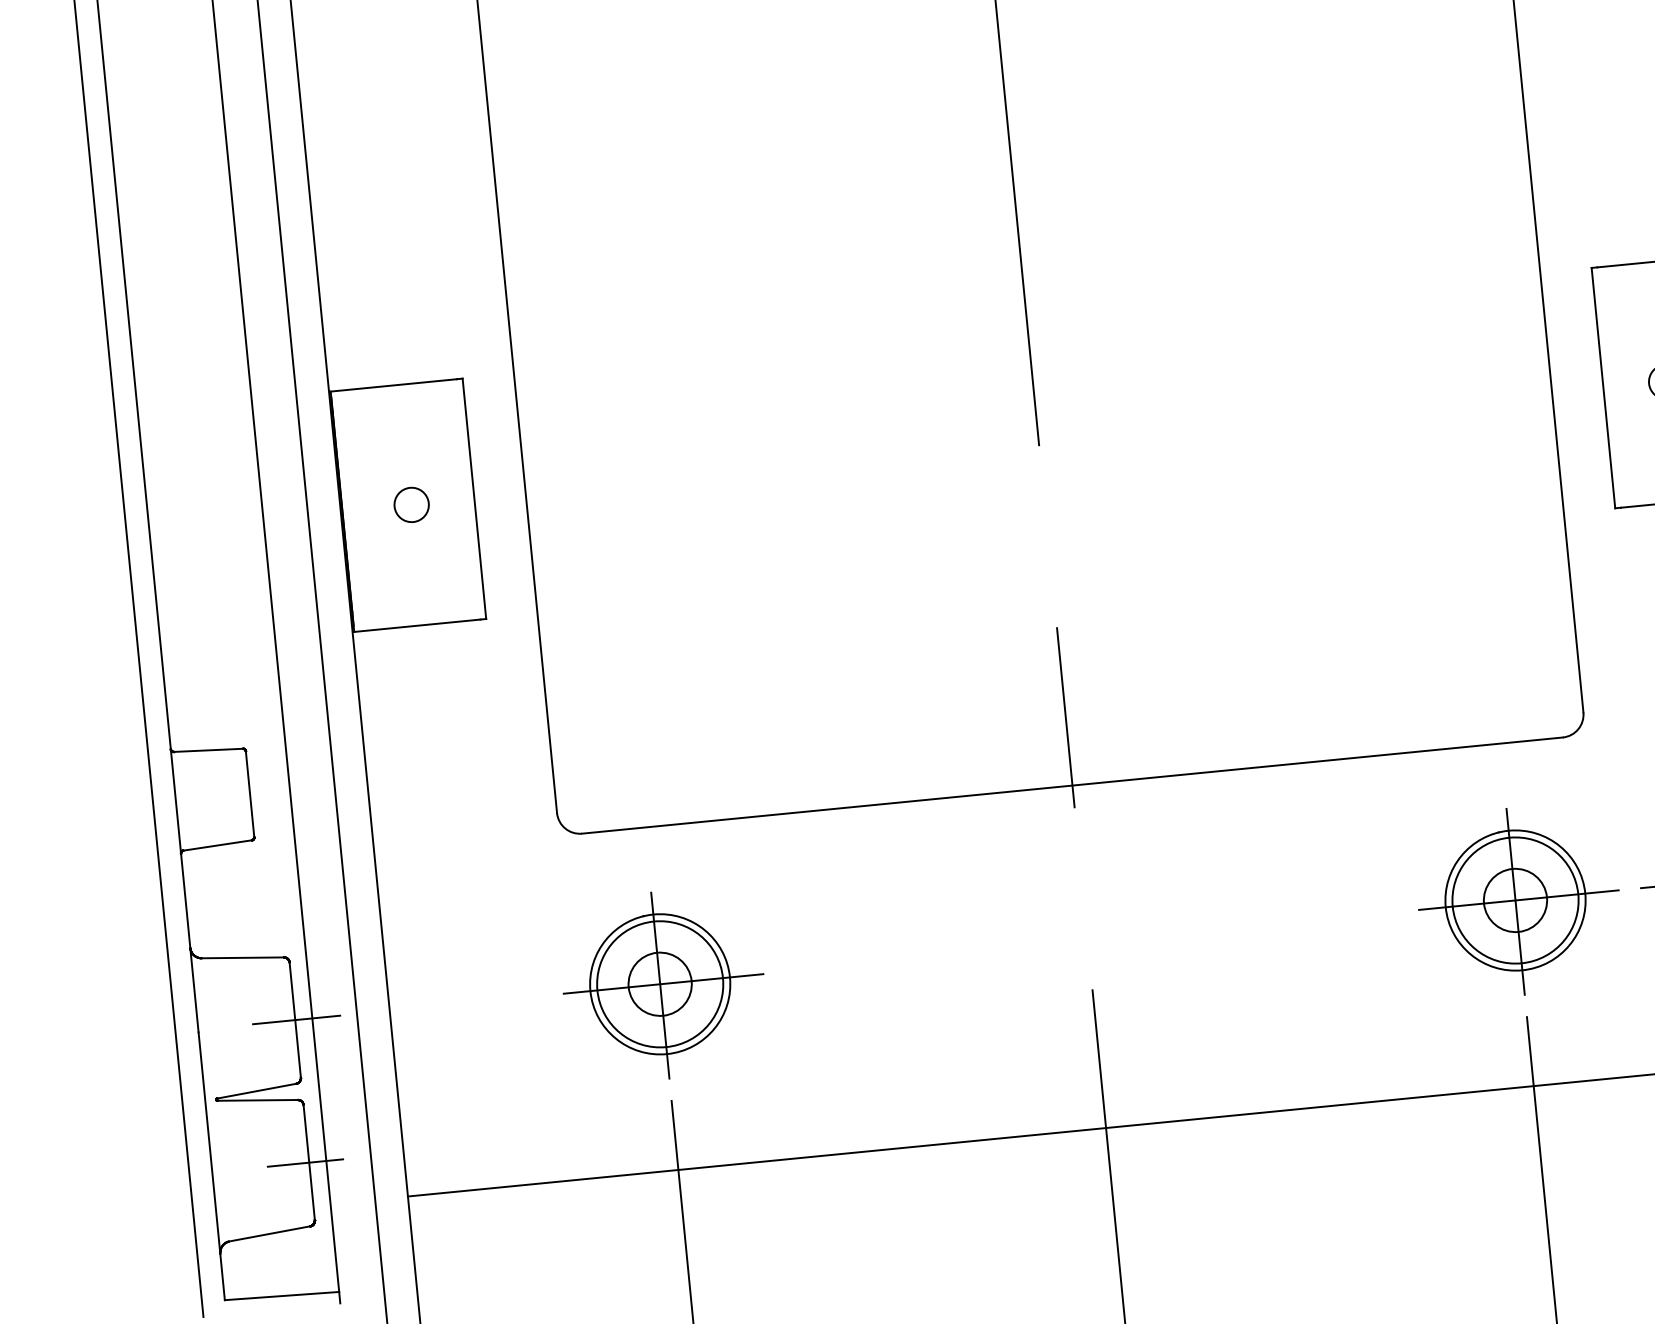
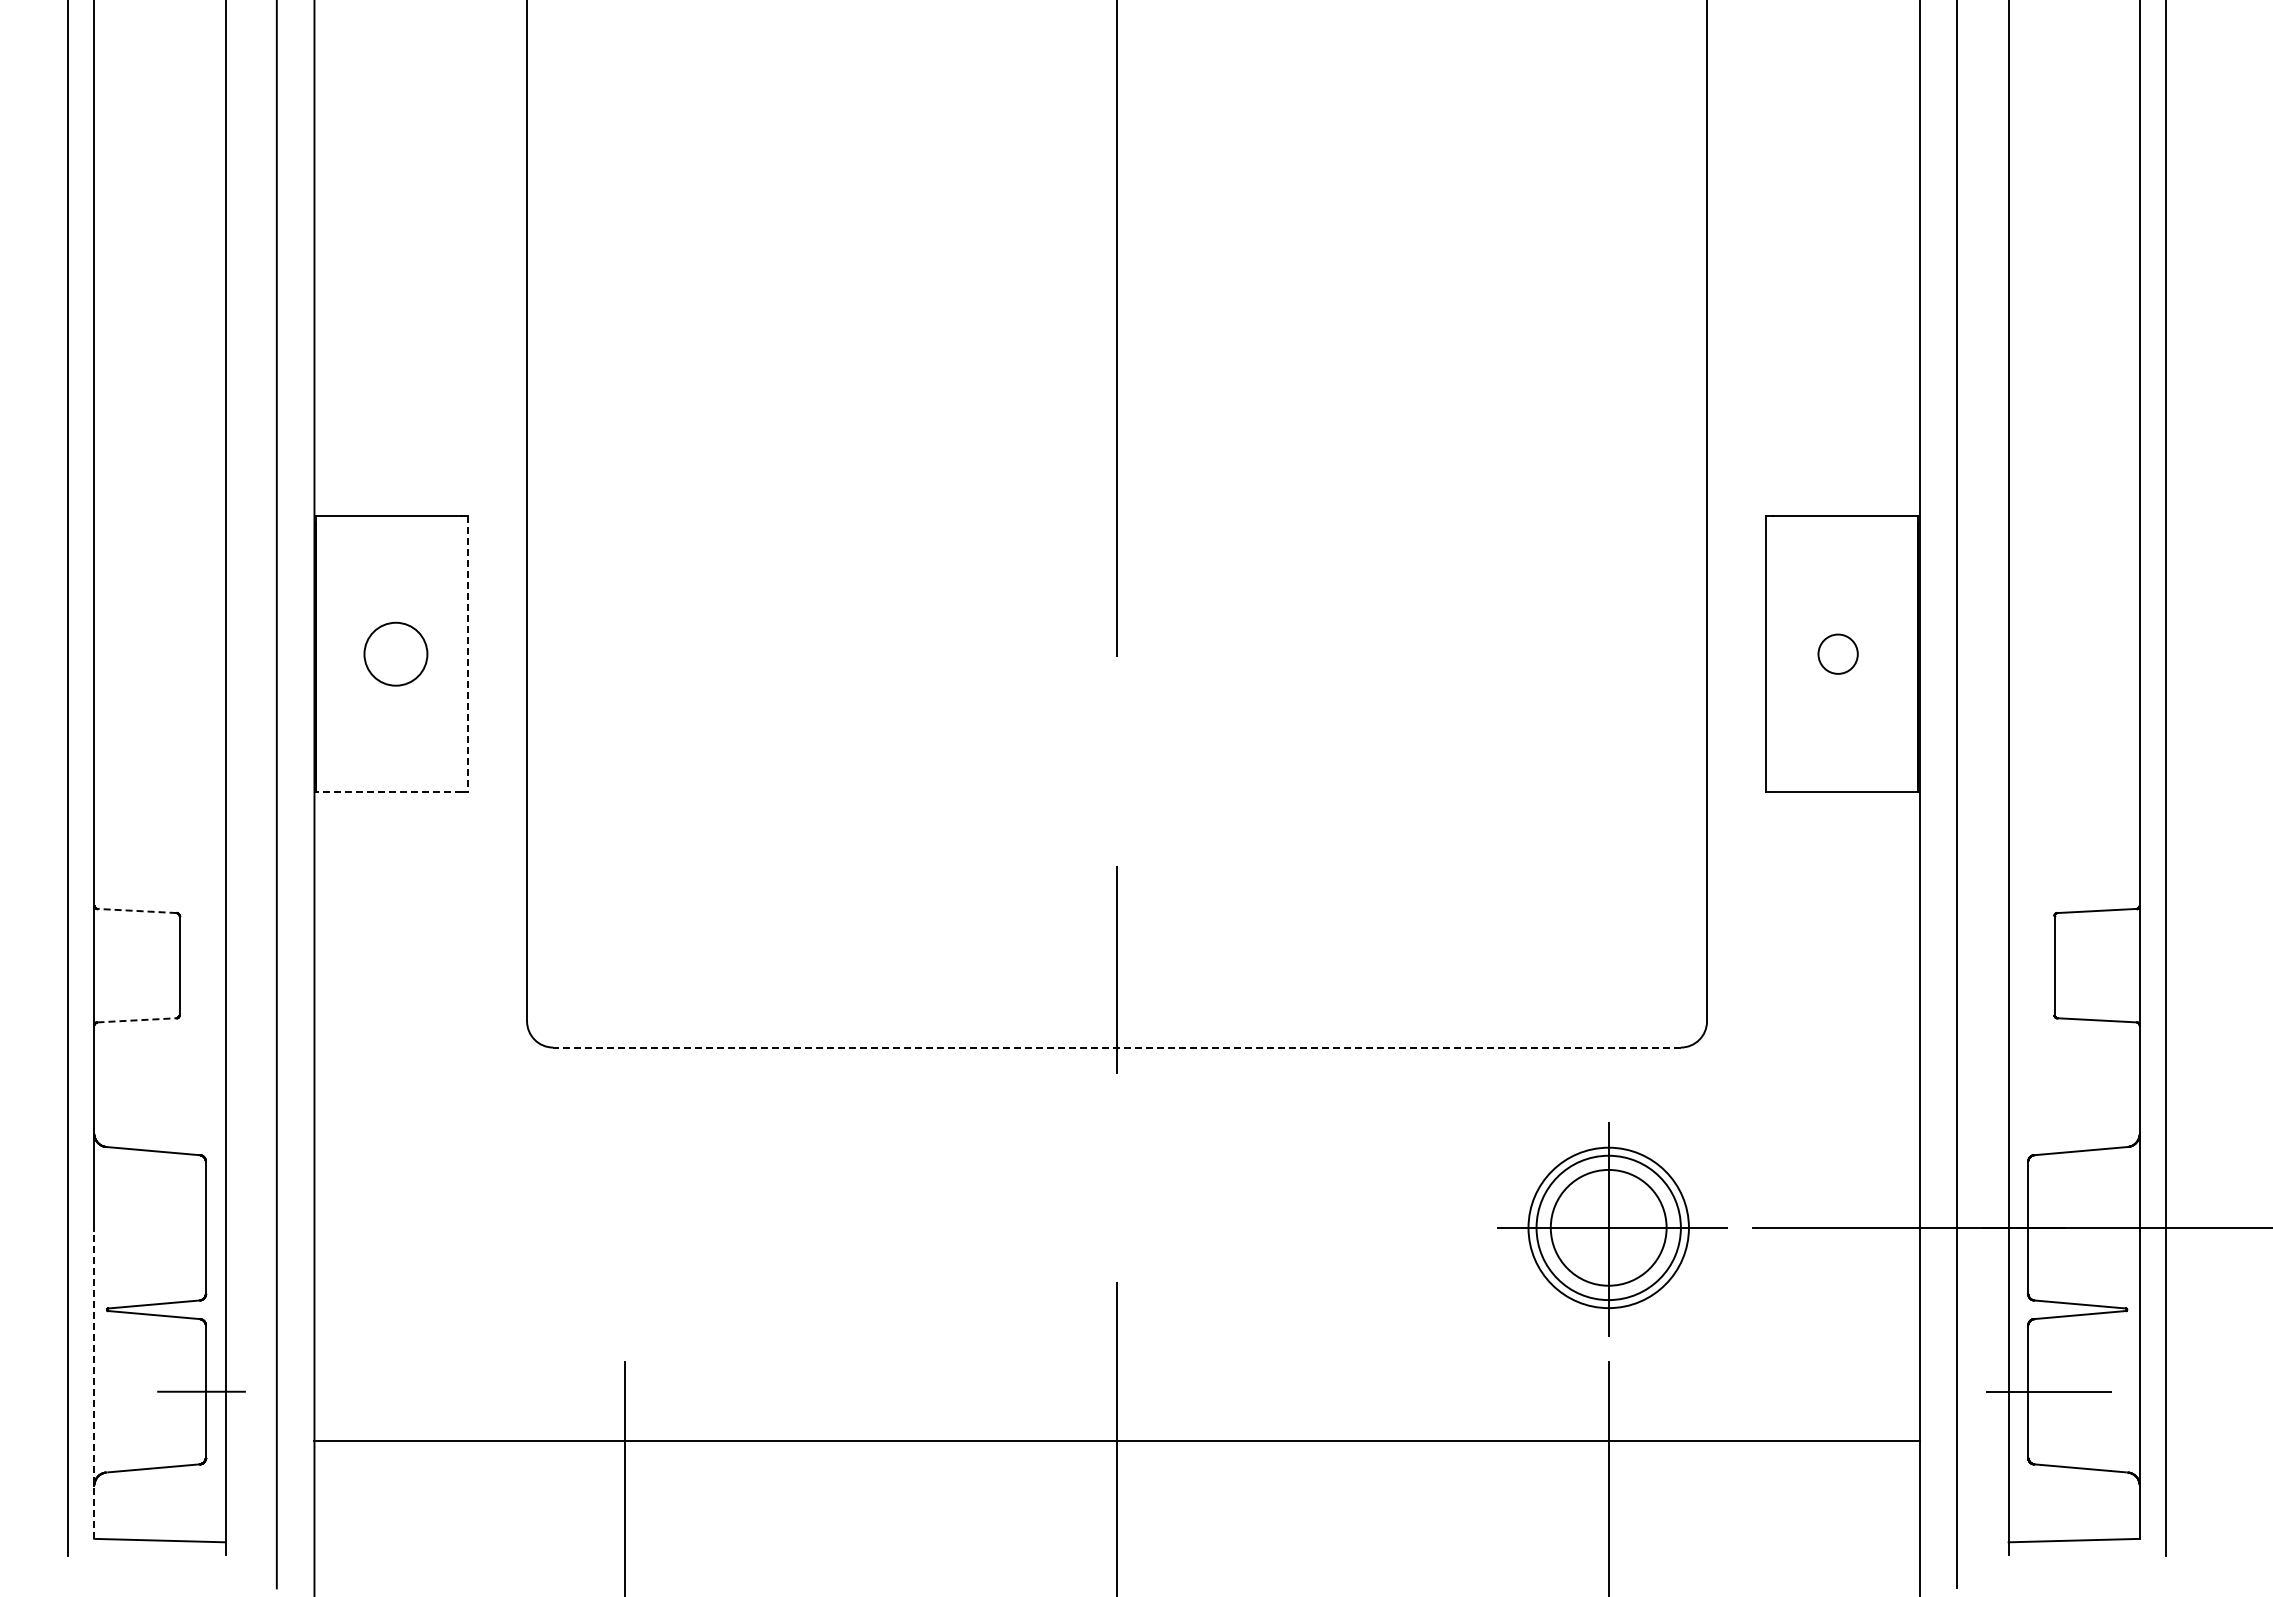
line: (474, 498) -> (468, 654), solid -> dashed
circle: (411, 504) -> (395, 653), size x1.6
line: (417, 625) -> (388, 792), solid -> dashed
line: (208, 749) -> (137, 910), solid -> dashed
line: (1072, 785) -> (1117, 1047), solid -> dashed
line: (218, 845) -> (137, 1020), solid -> dashed
circle: (1515, 900) -> (1608, 1227), size x1.6
part: (662, 984) -> (628, 1228), removed
line: (296, 1019) -> (207, 1227), removed
line: (211, 1166) -> (94, 1385), solid -> dashed

